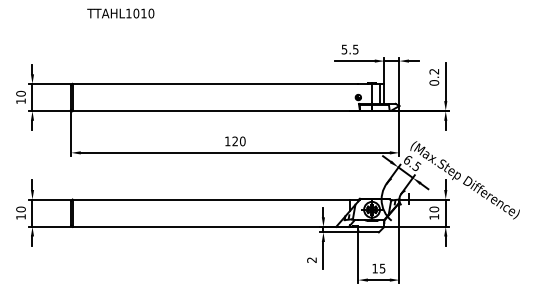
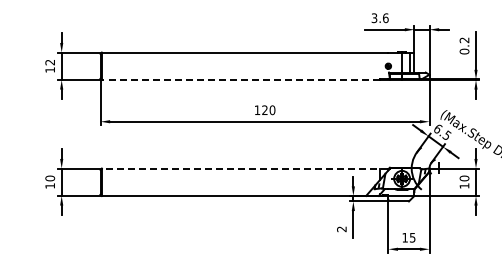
text: (350, 49) -> (380, 18), 5.5 -> 3.6
text: (20, 93) -> (49, 62), 10 -> 12
line: (211, 111) -> (241, 80), solid -> dashed
line: (215, 199) -> (245, 168), solid -> dashed

